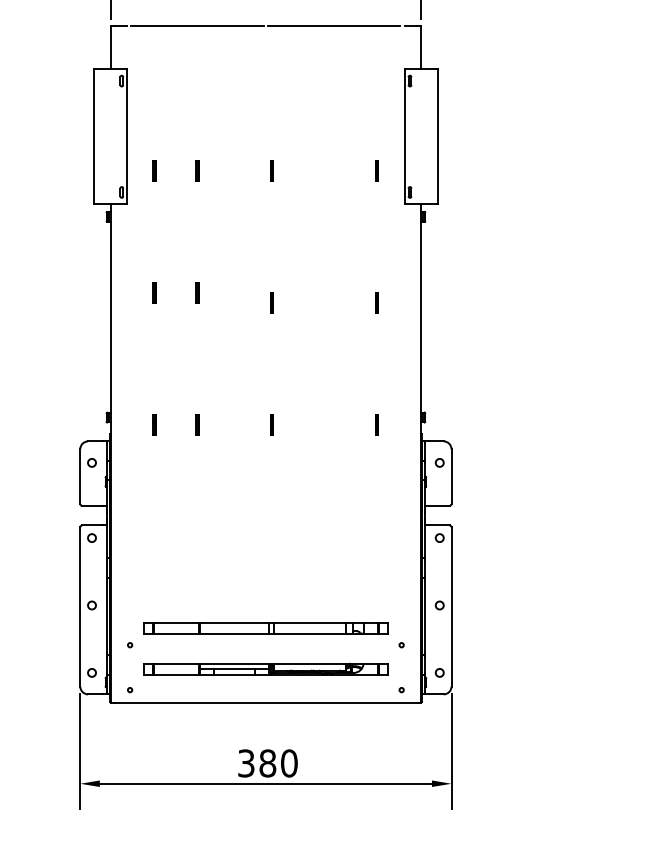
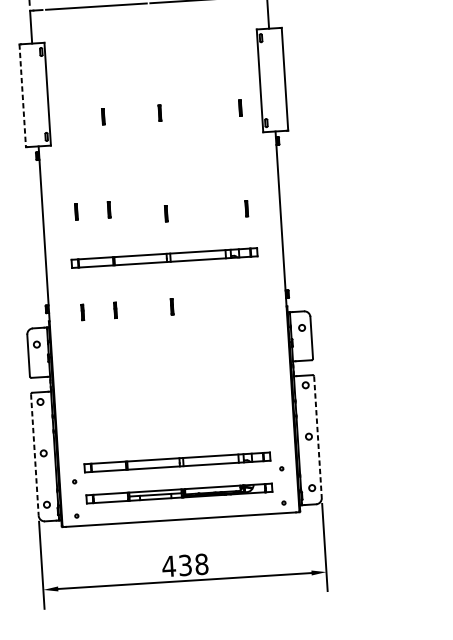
line: (93, 137) -> (22, 96), solid -> dashed
line: (154, 170) -> (70, 118), removed
part: (265, 360) -> (164, 258), added
line: (376, 424) -> (252, 301), removed
line: (80, 606) -> (35, 454), solid -> dashed
line: (451, 606) -> (317, 436), solid -> dashed
text: (267, 763) -> (185, 565), 380 -> 438

